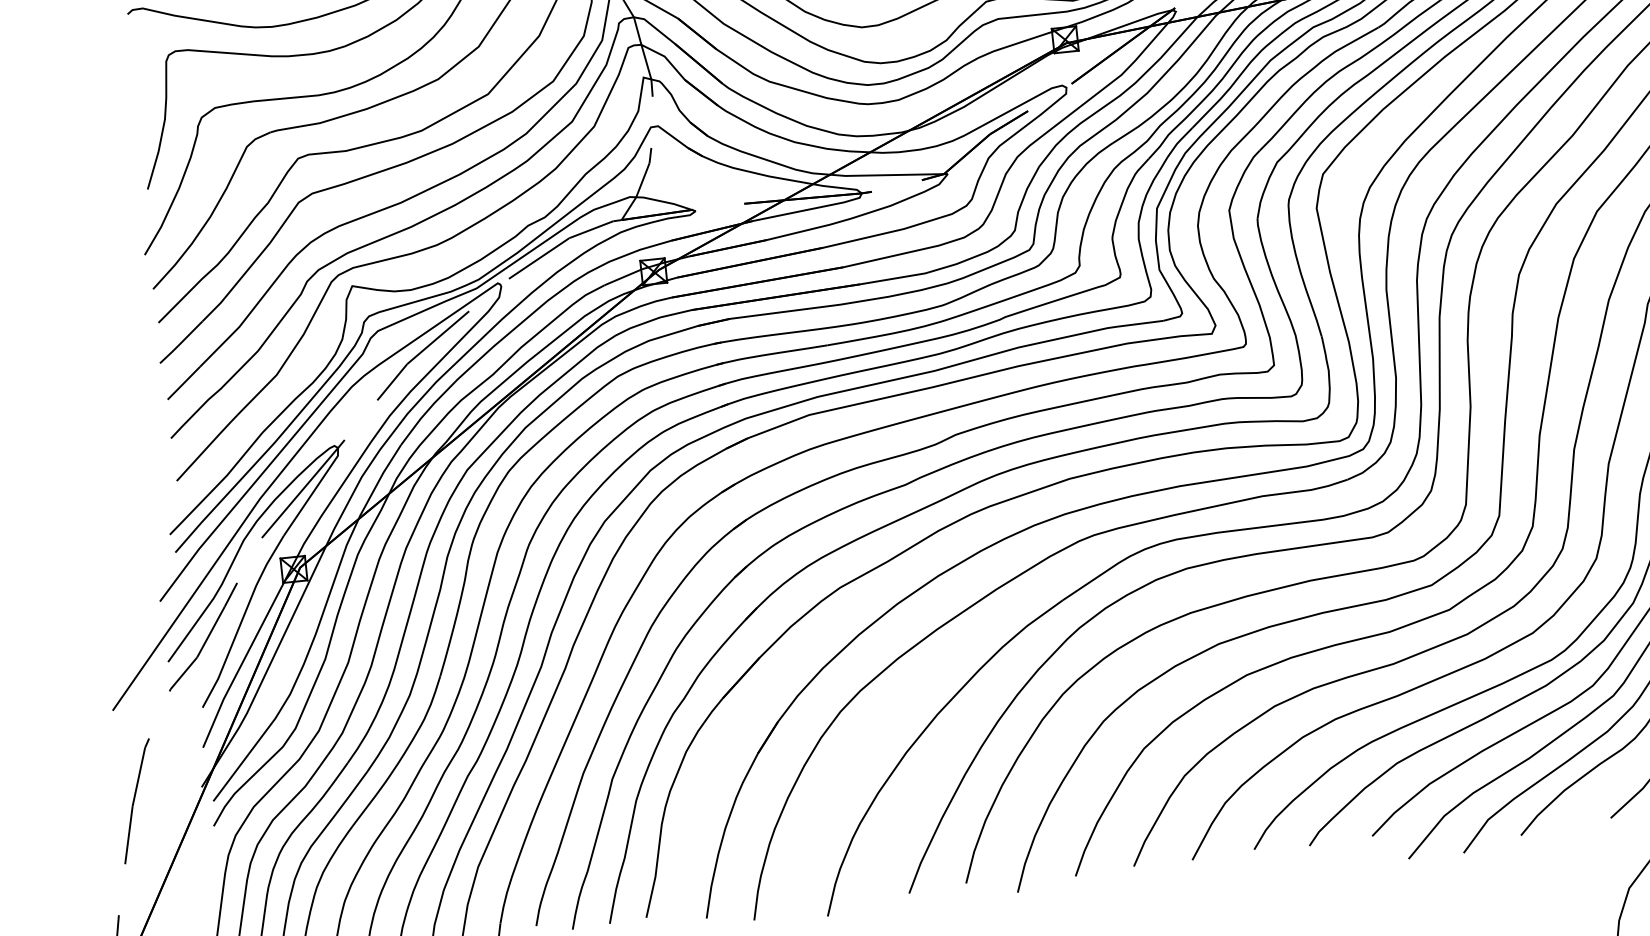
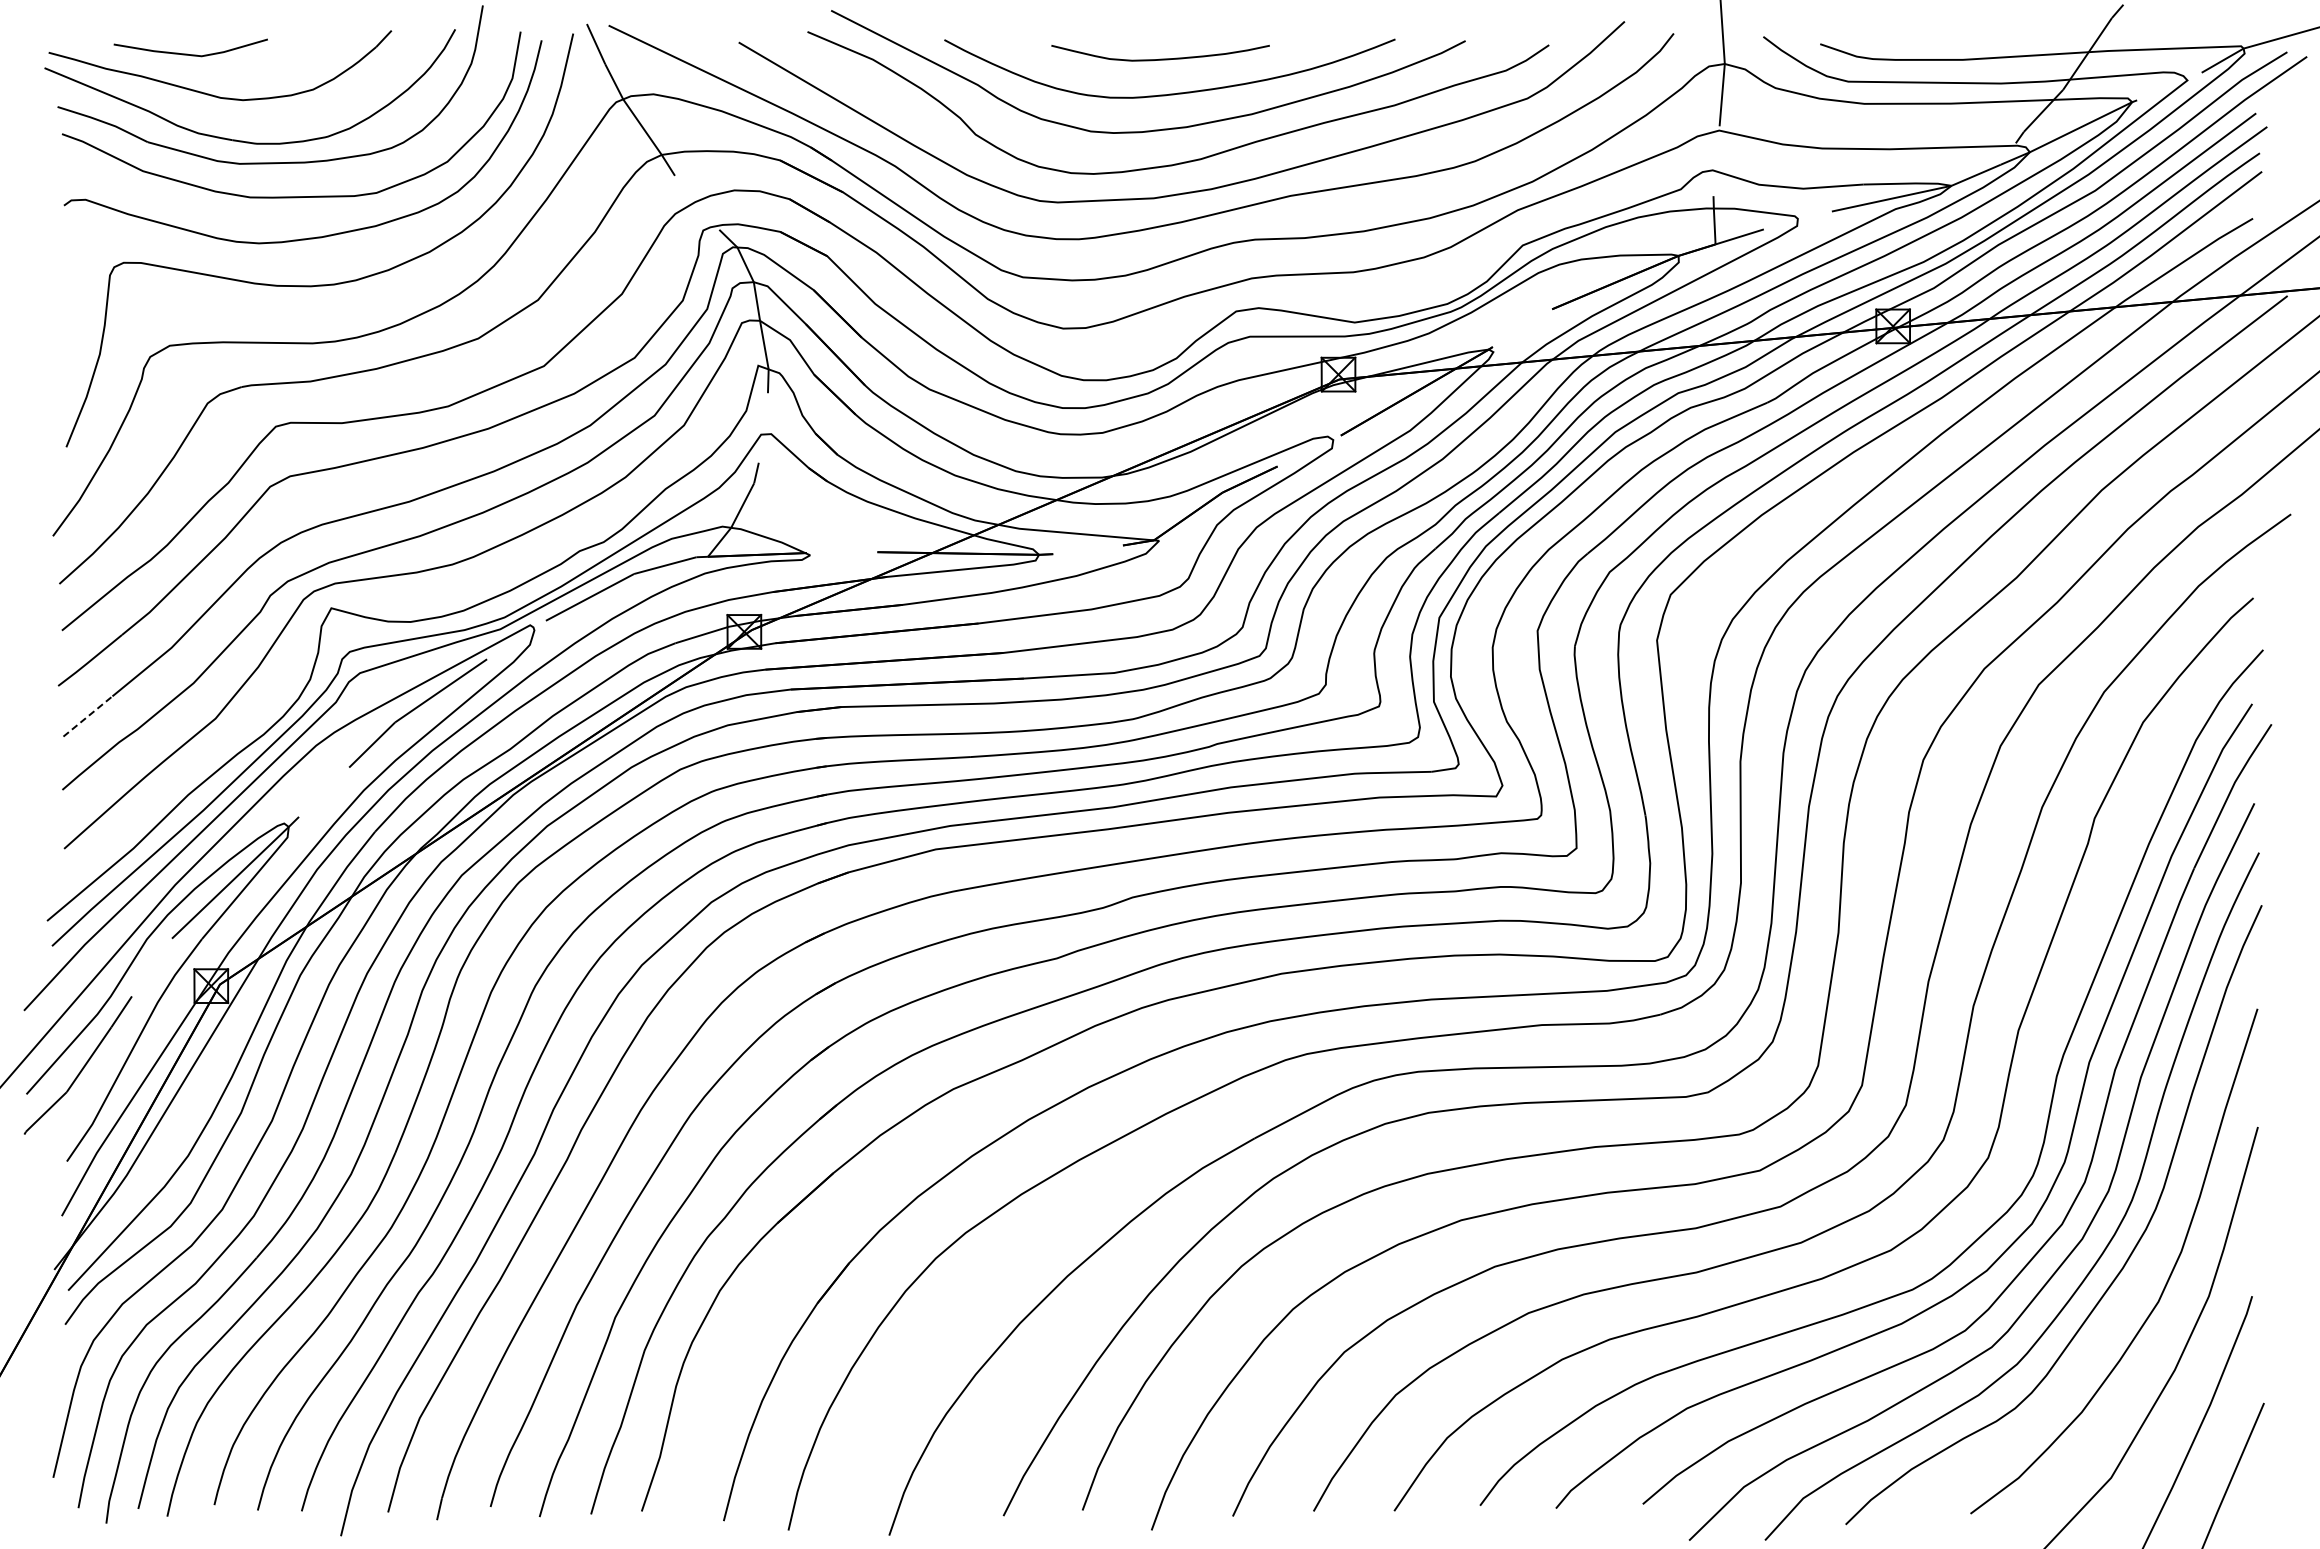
line: (184, 383) -> (88, 716), solid -> dashed

